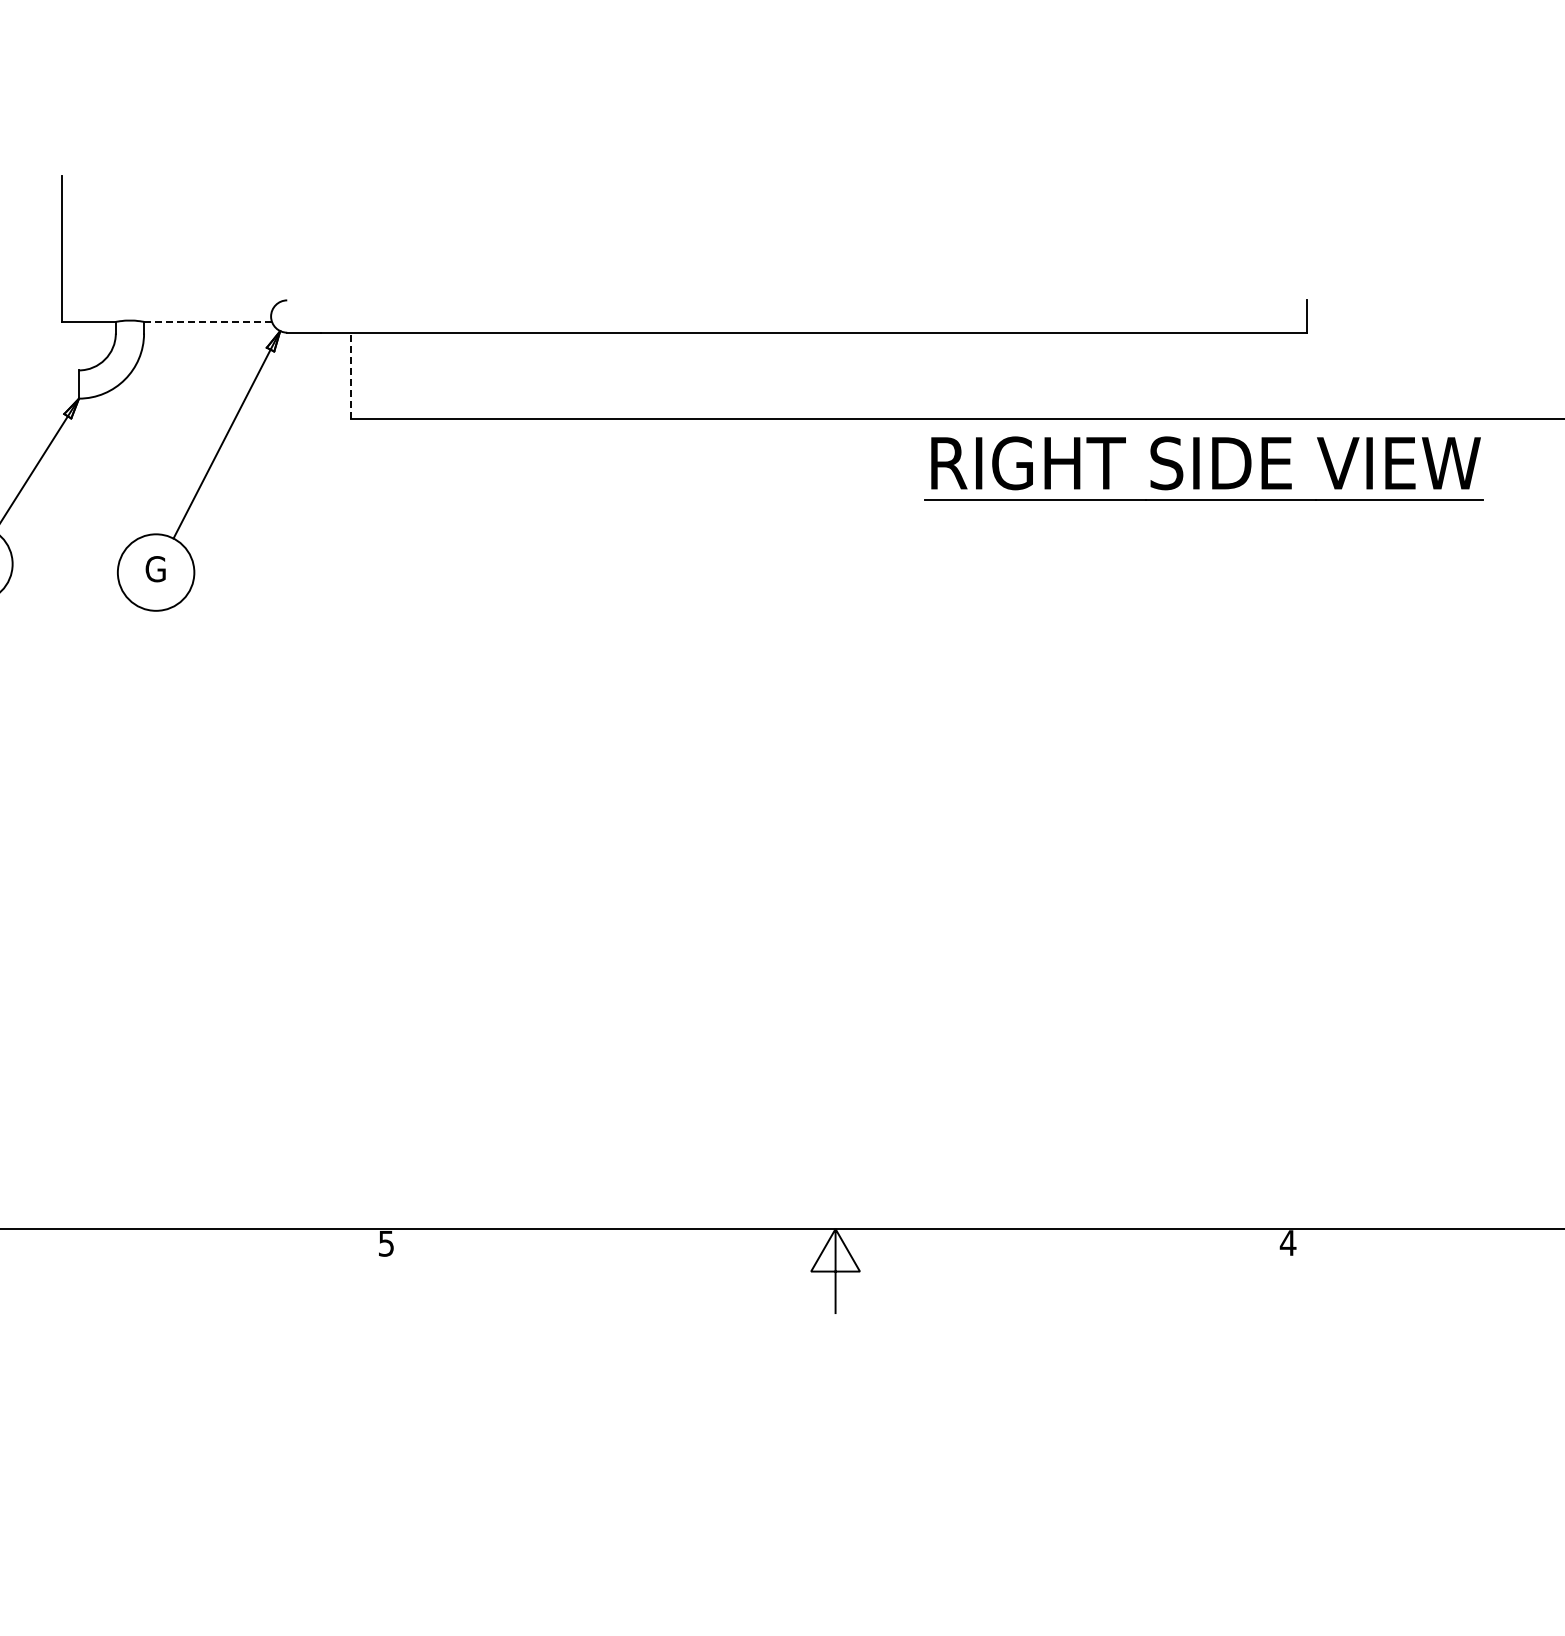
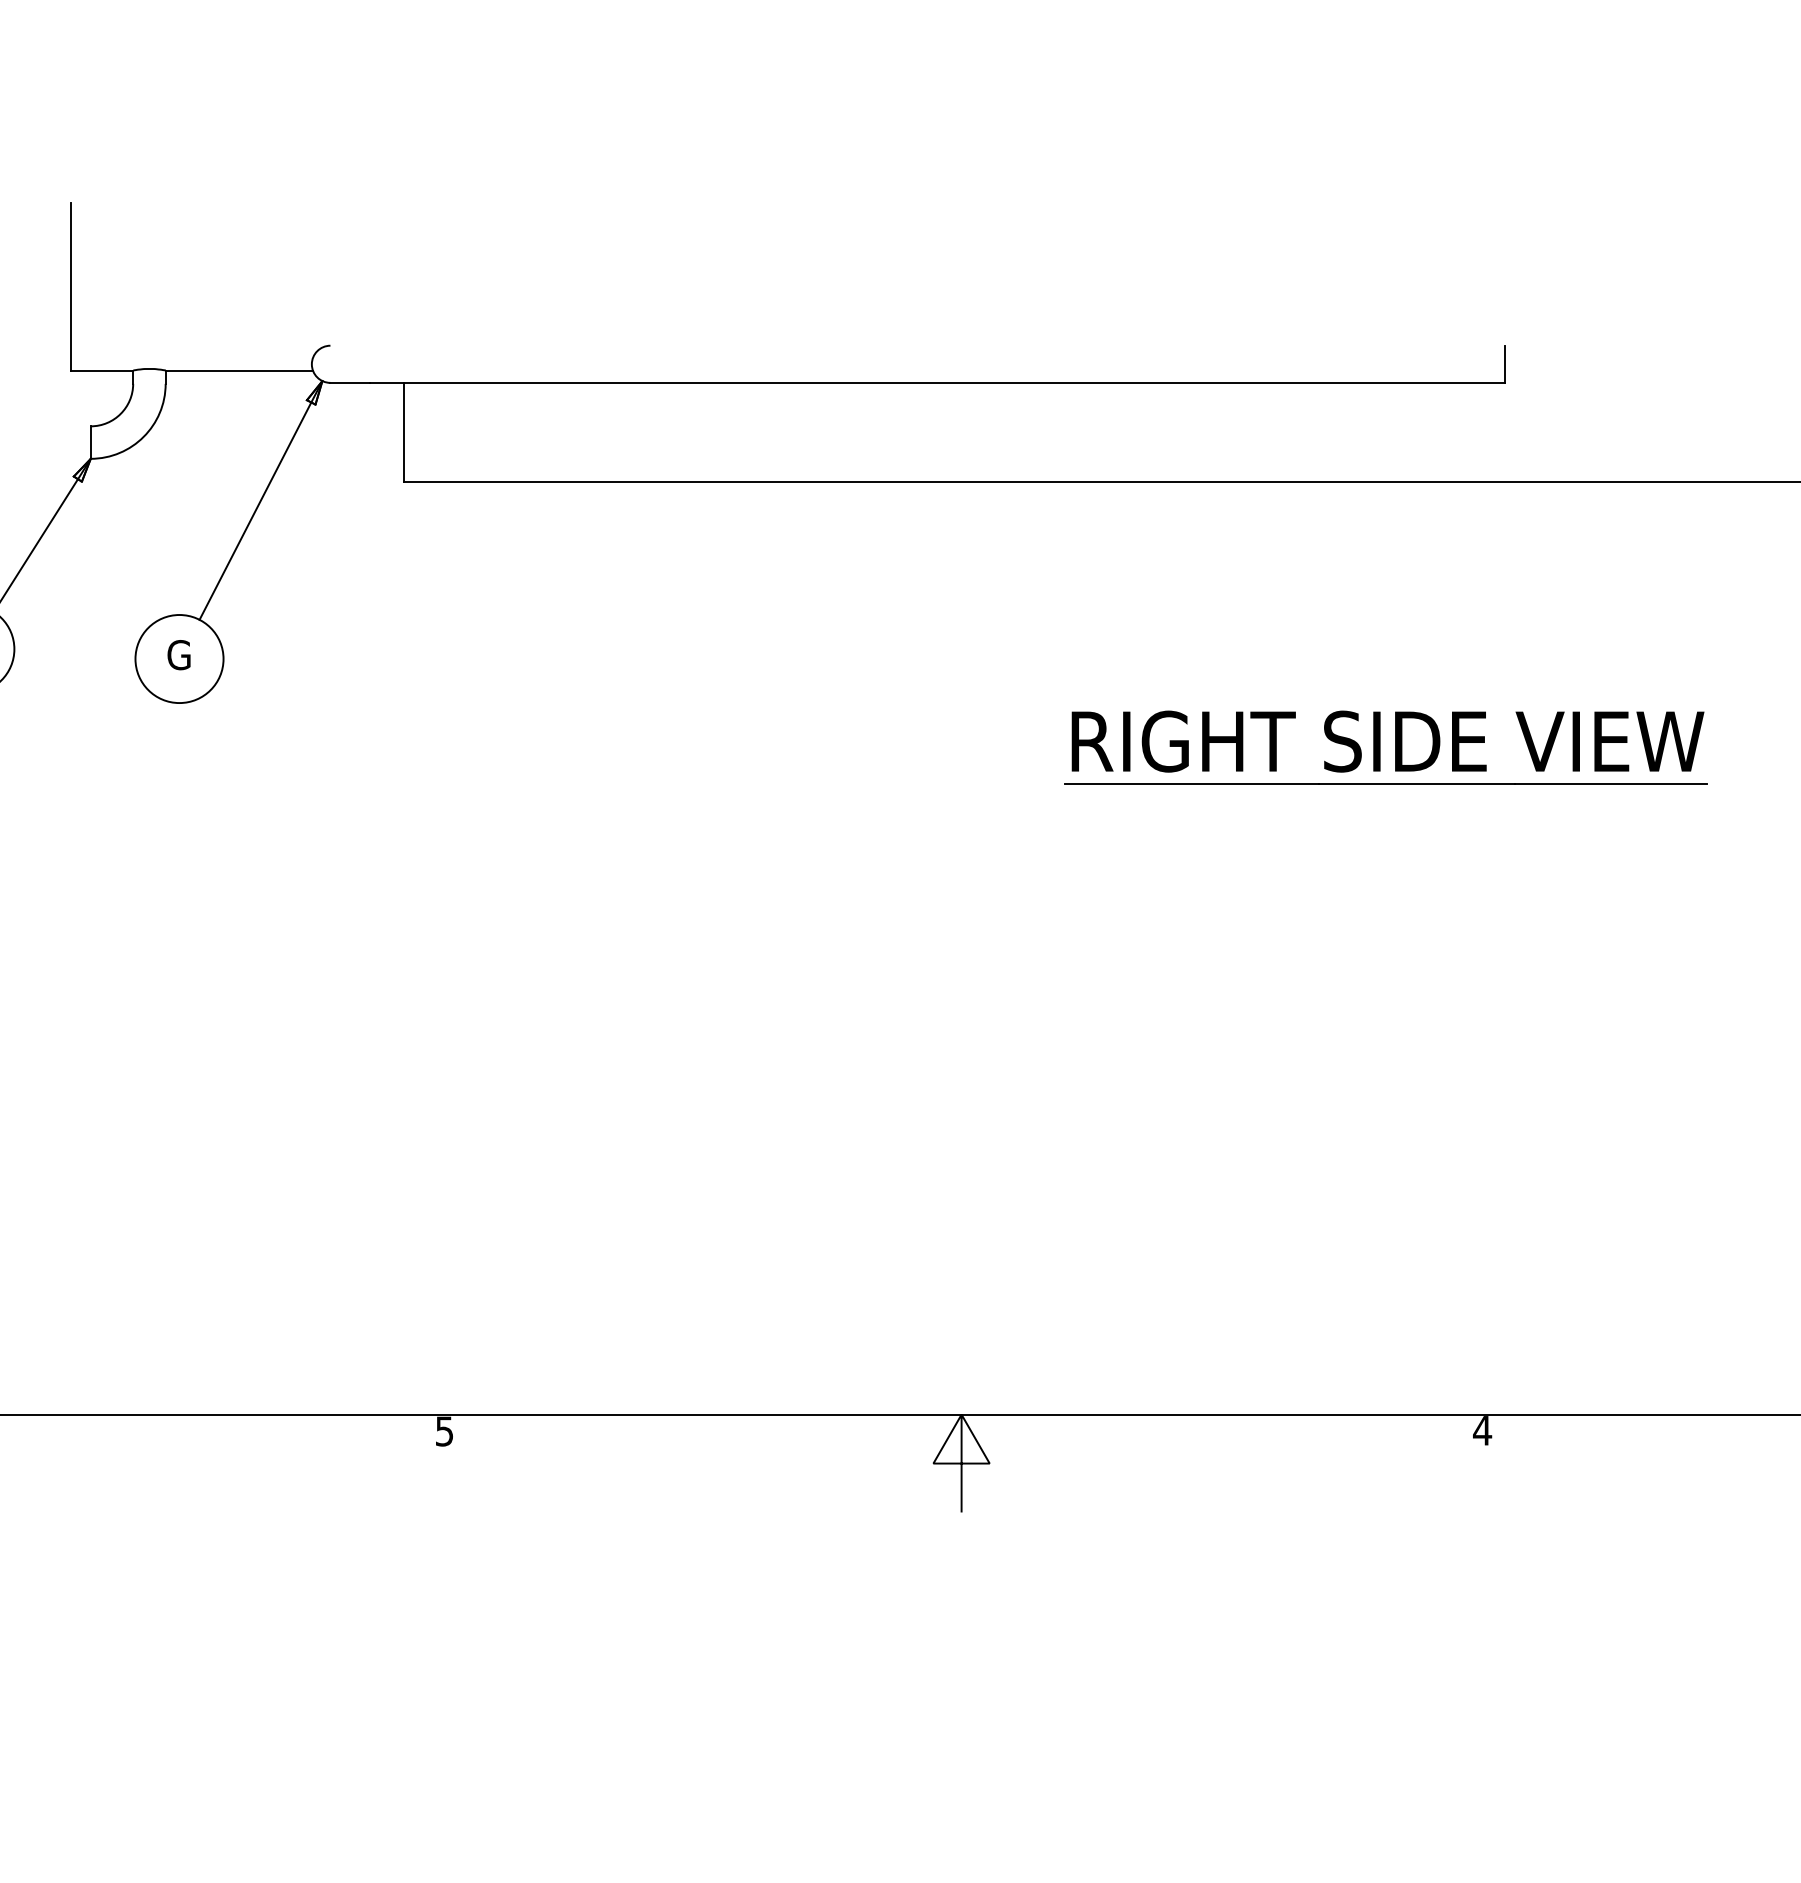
line: (208, 321) -> (239, 370), dashed -> solid
line: (351, 375) -> (404, 432), dashed -> solid
part: (1203, 468) -> (1385, 747), moved

